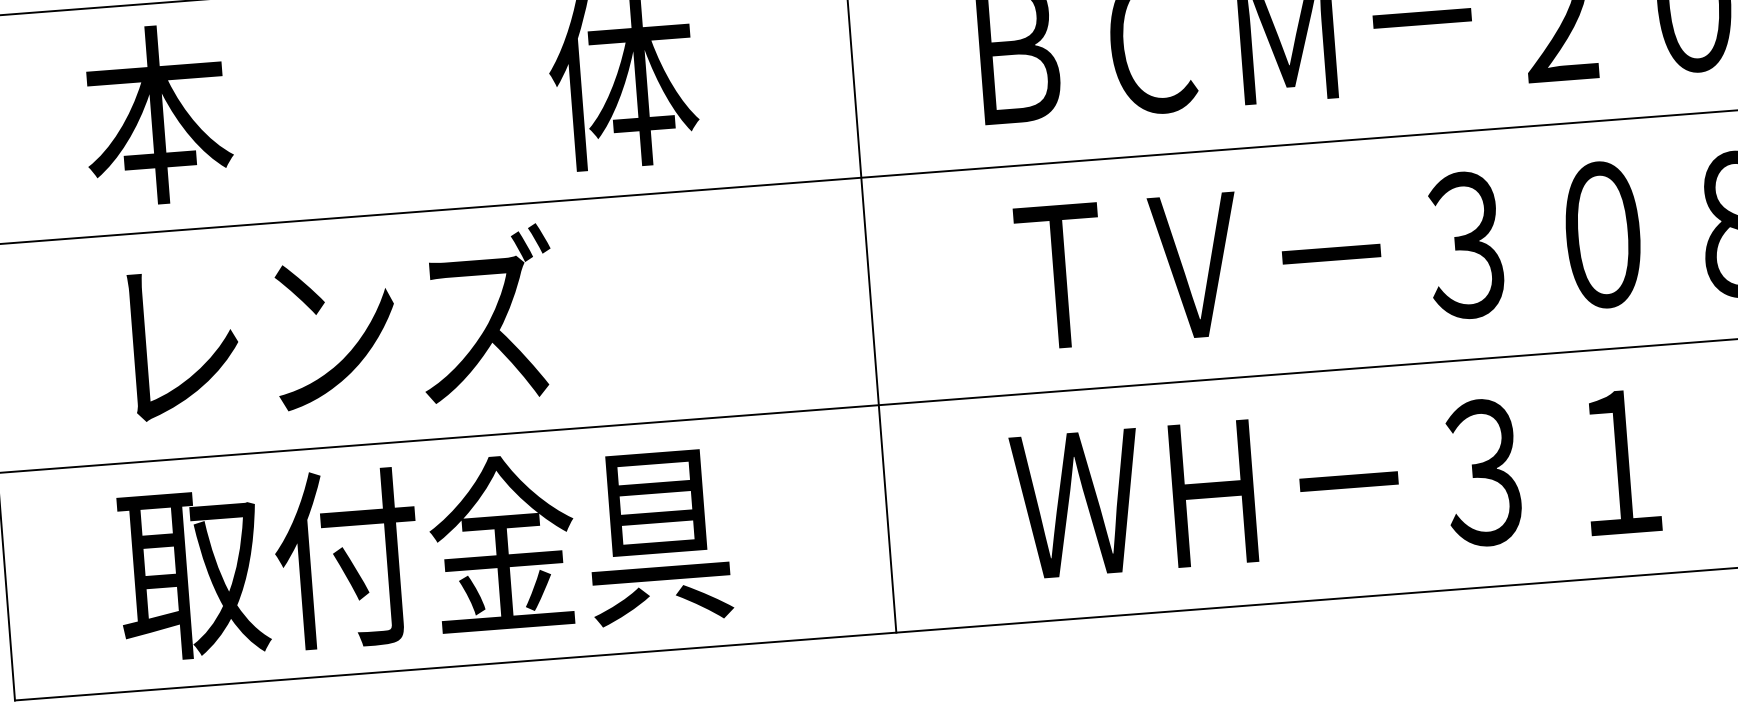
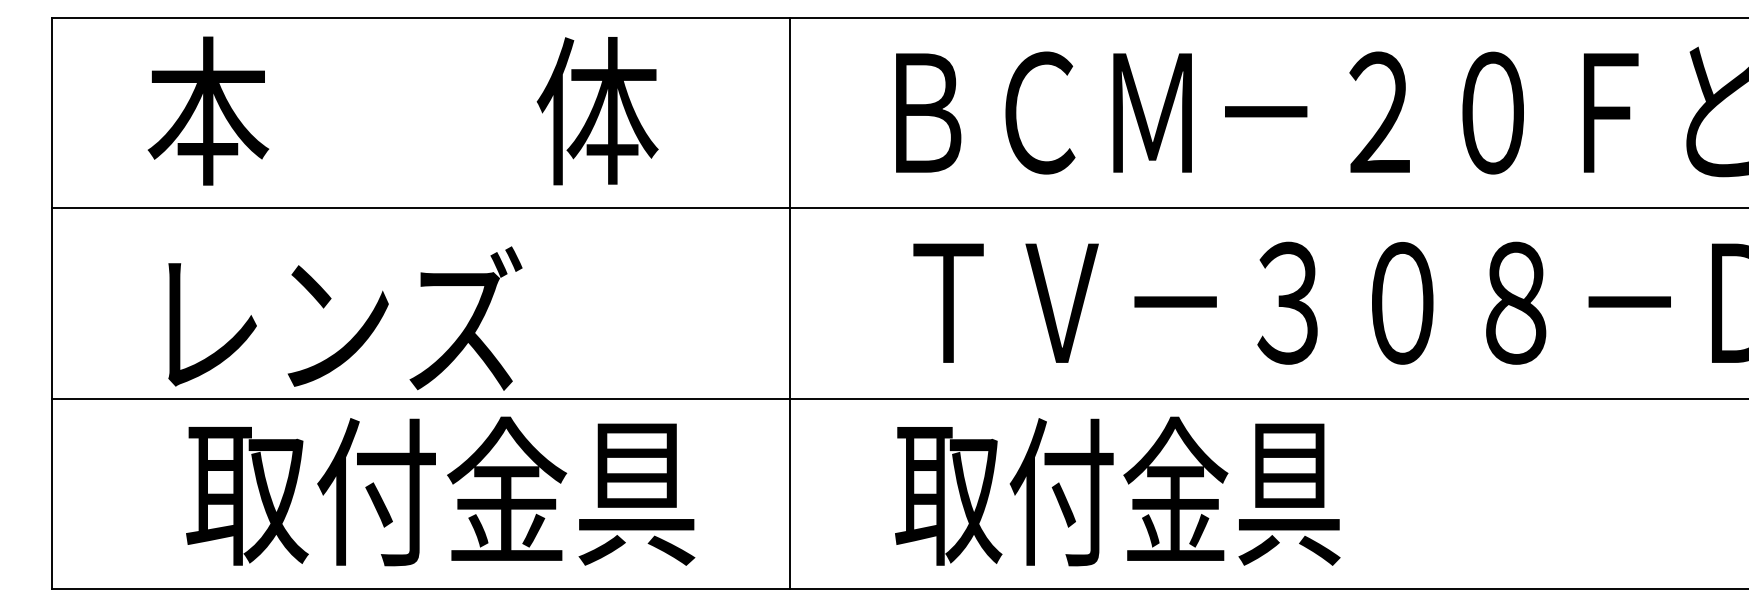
text: (343, 324) -> (345, 318), moved
text: (1335, 481) -> (1164, 491), ＷＨ－３１ -> 取付金具
text: (423, 552) -> (440, 491), moved

